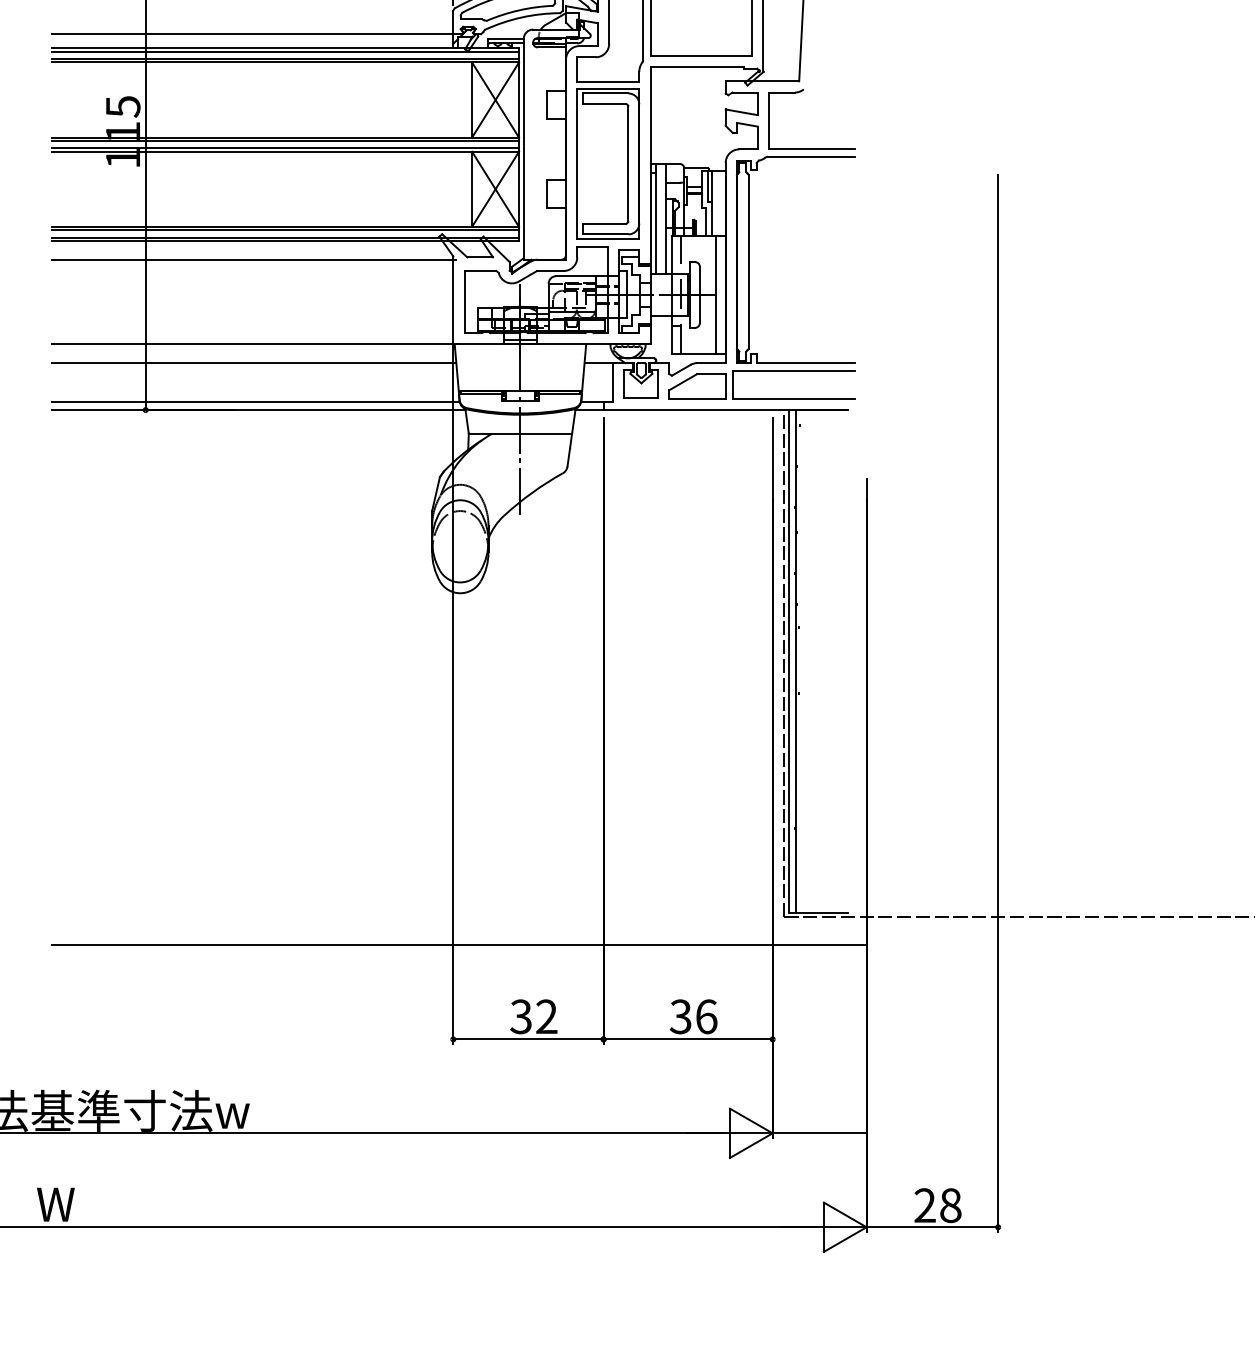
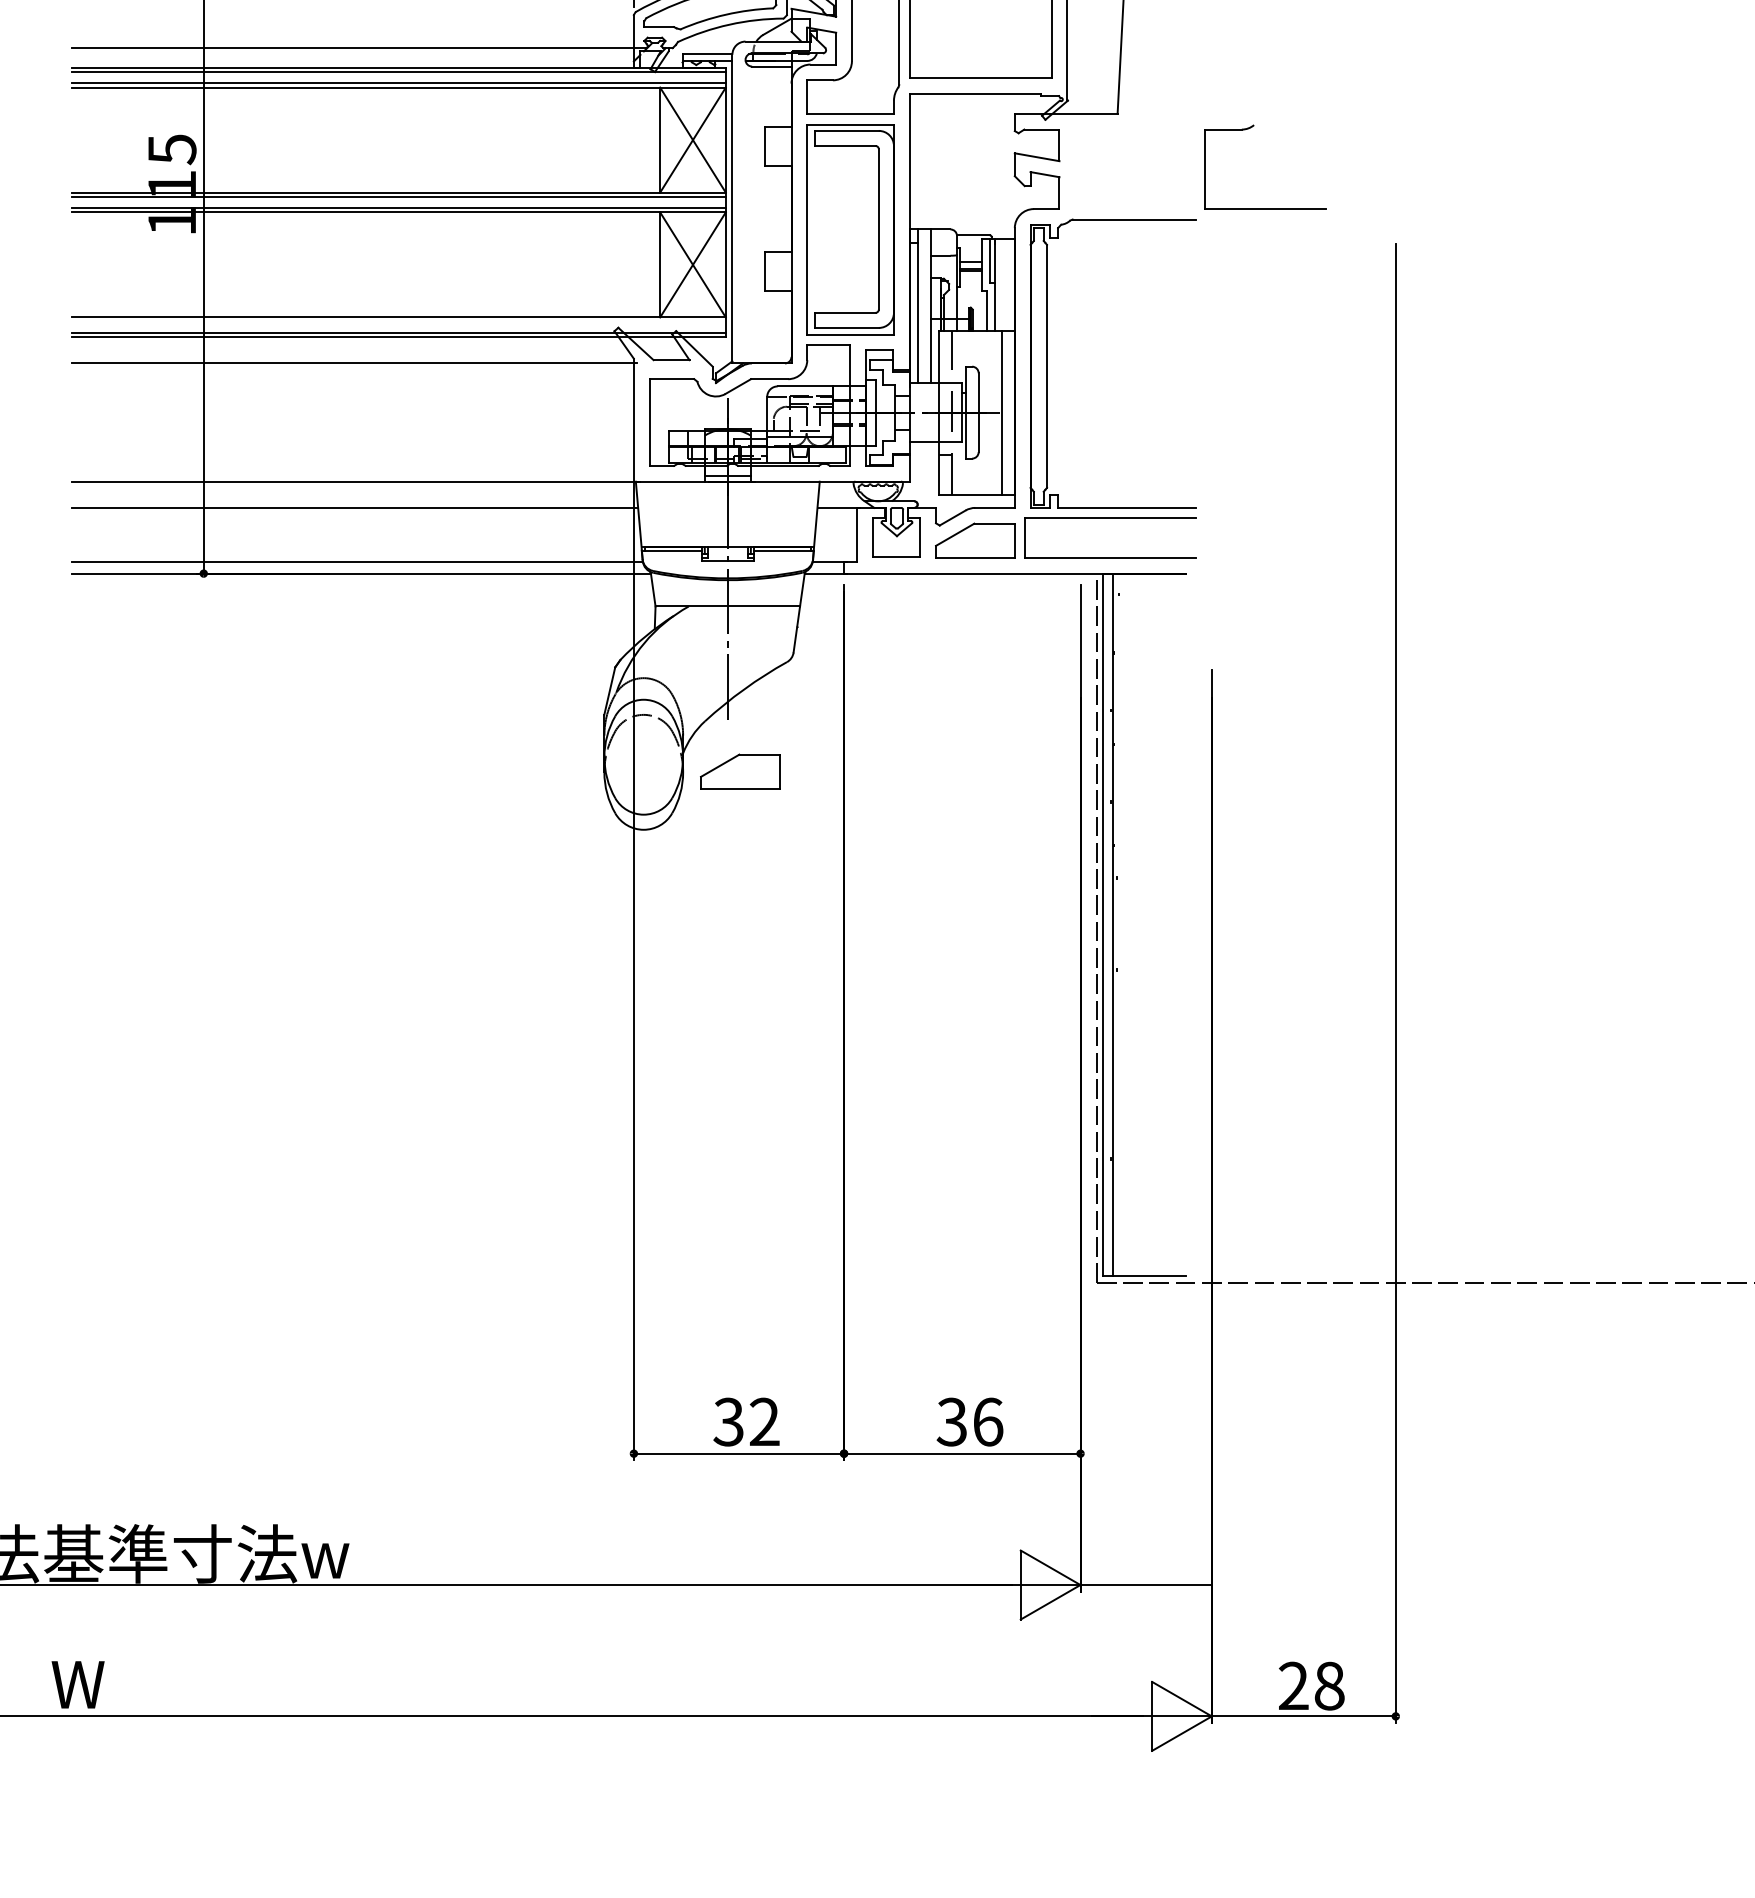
part: (799, 92) -> (1248, 129), moved
line: (284, 230) -> (398, 322), removed
part: (529, 551) -> (740, 771), added
line: (458, 945) -> (641, 1322), removed

